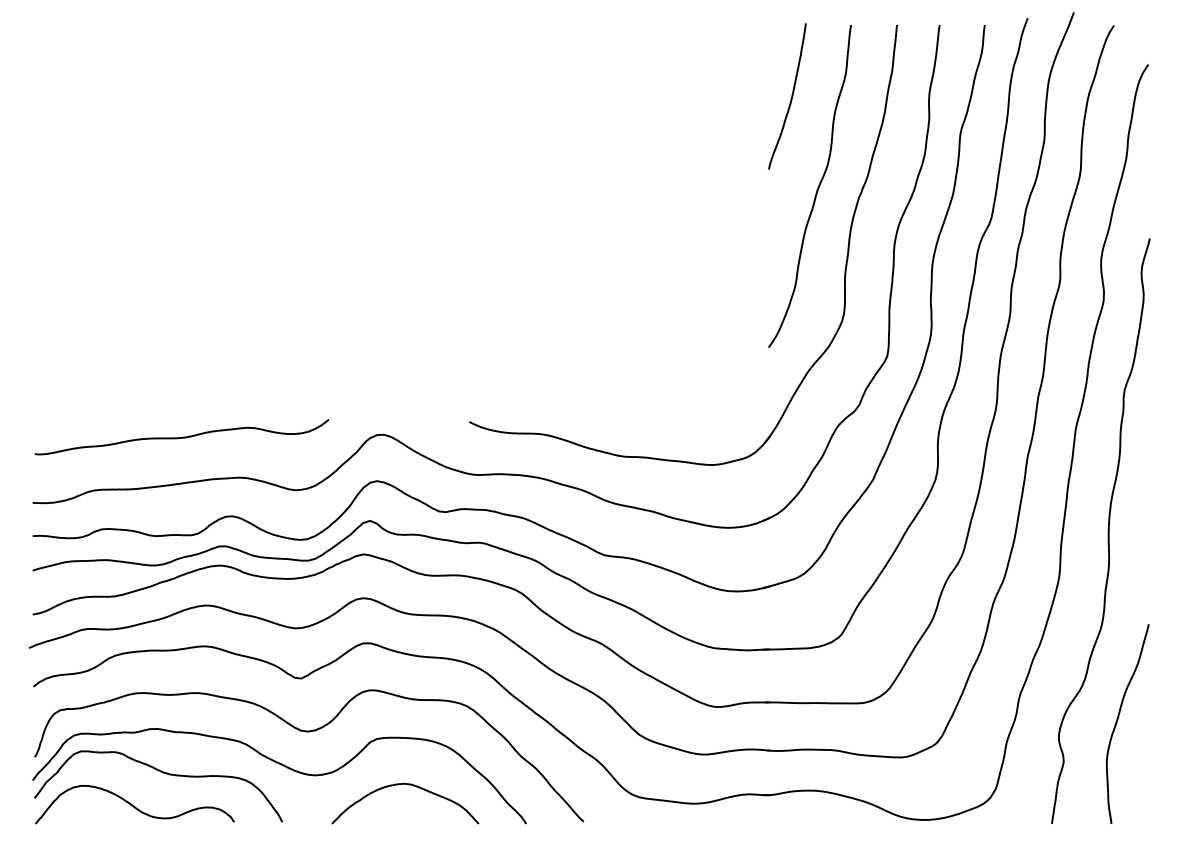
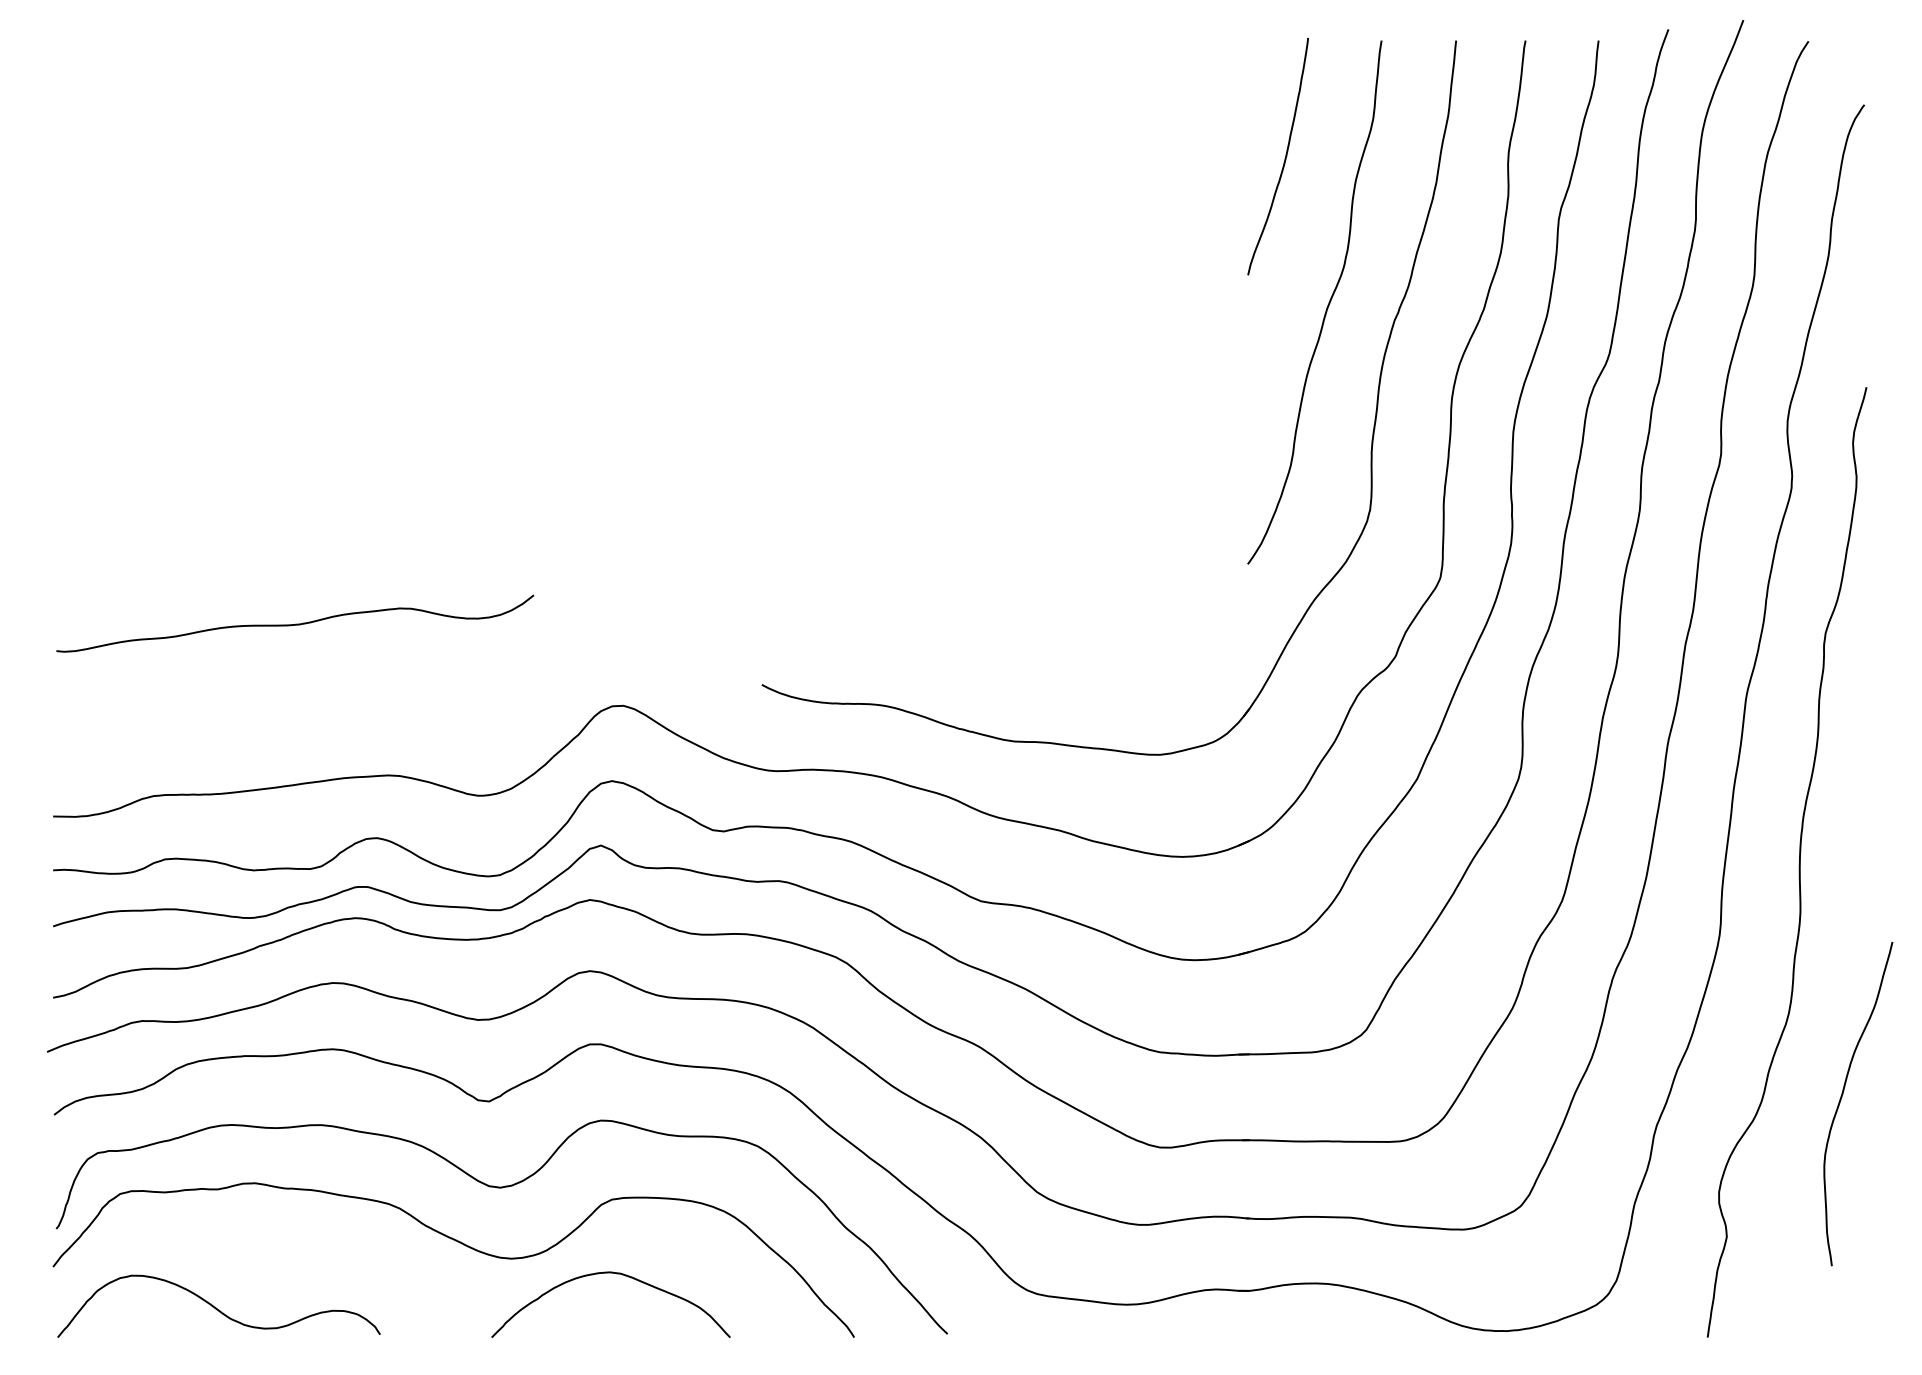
curve: (181, 437) -> (294, 624), moved
curve: (1118, 720) -> (1843, 1098), moved
curve: (162, 773) -> (263, 1255), removed
curve: (408, 785) -> (616, 1275), moved

